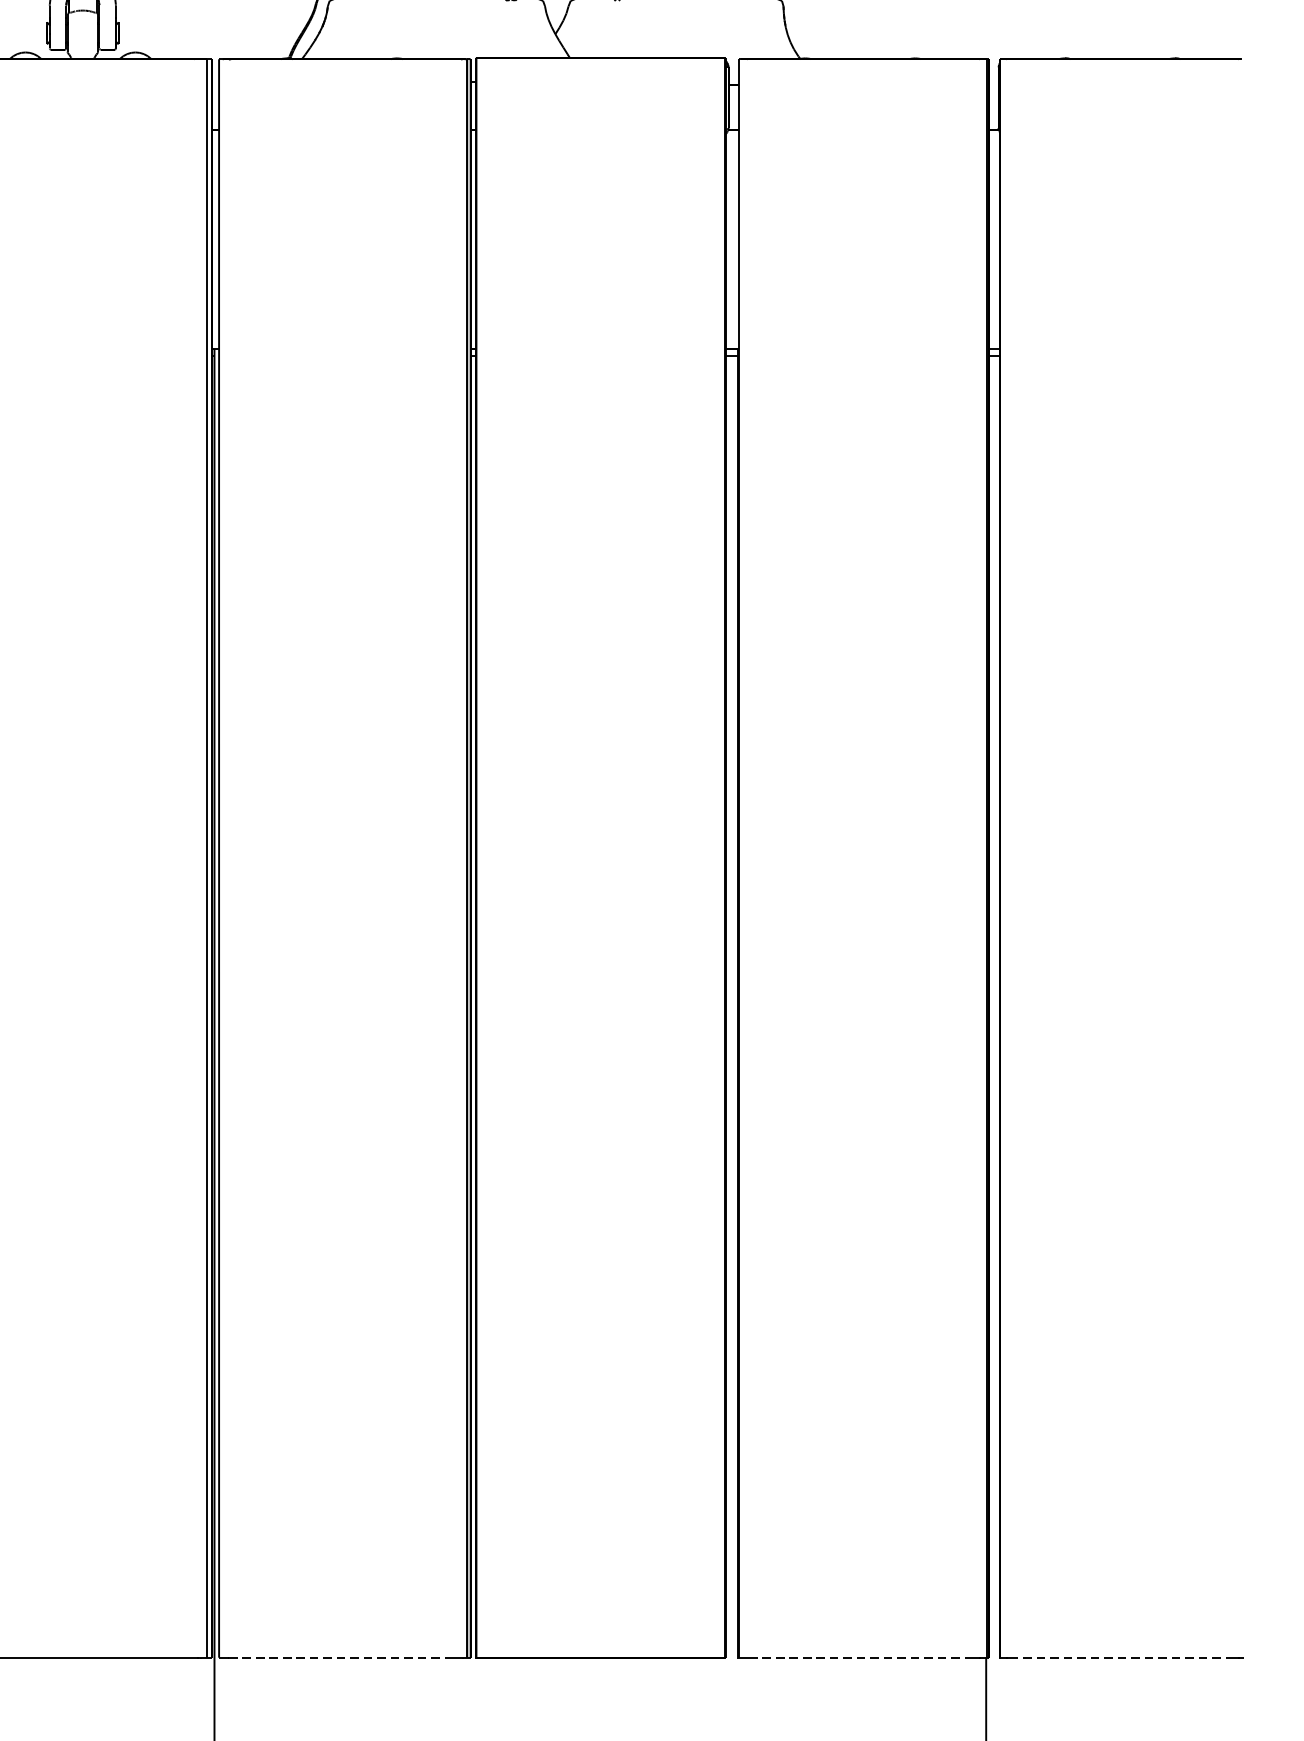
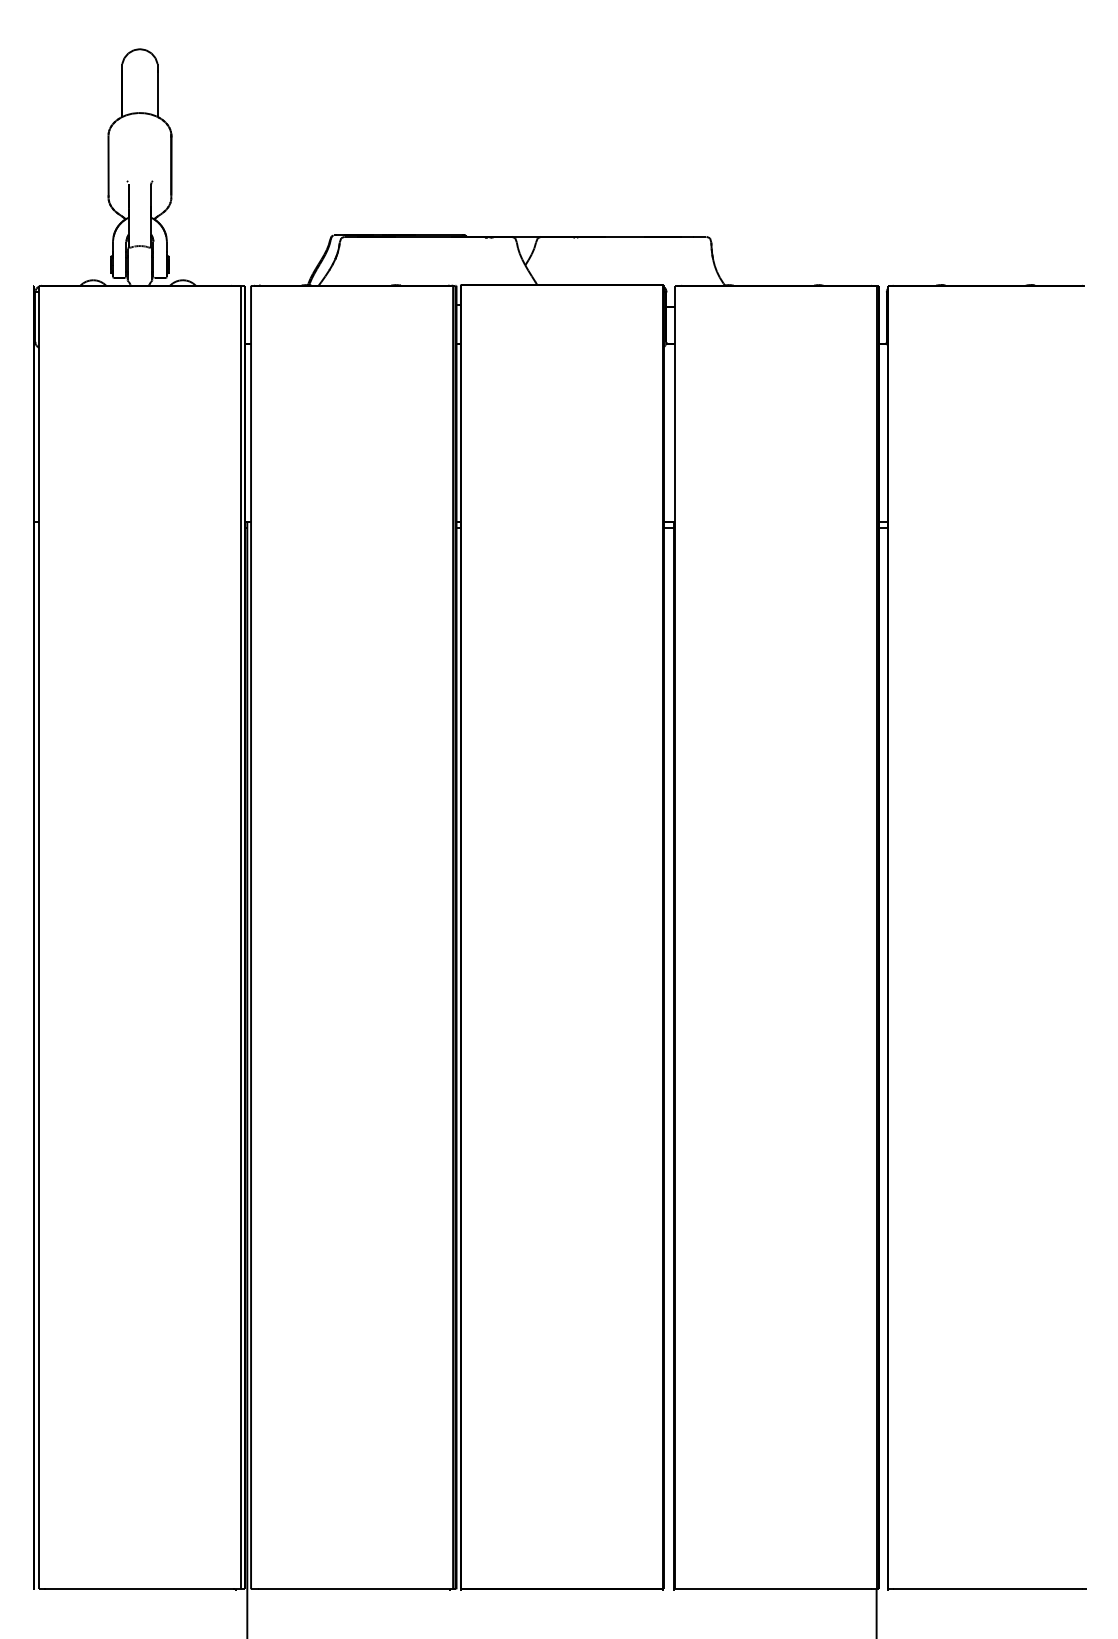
line: (343, 1658) -> (352, 1589), dashed -> solid
line: (863, 1658) -> (776, 1589), dashed -> solid
line: (1123, 1658) -> (988, 1589), dashed -> solid

